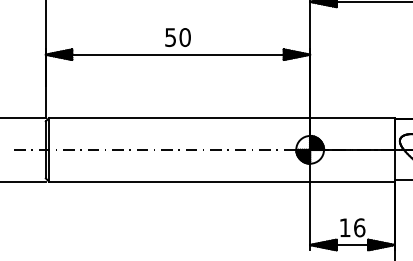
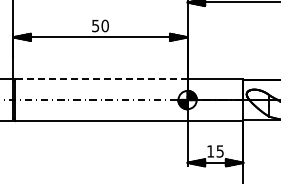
line: (179, 118) -> (101, 79), solid -> dashed
text: (360, 227) -> (220, 151), 16 -> 15

